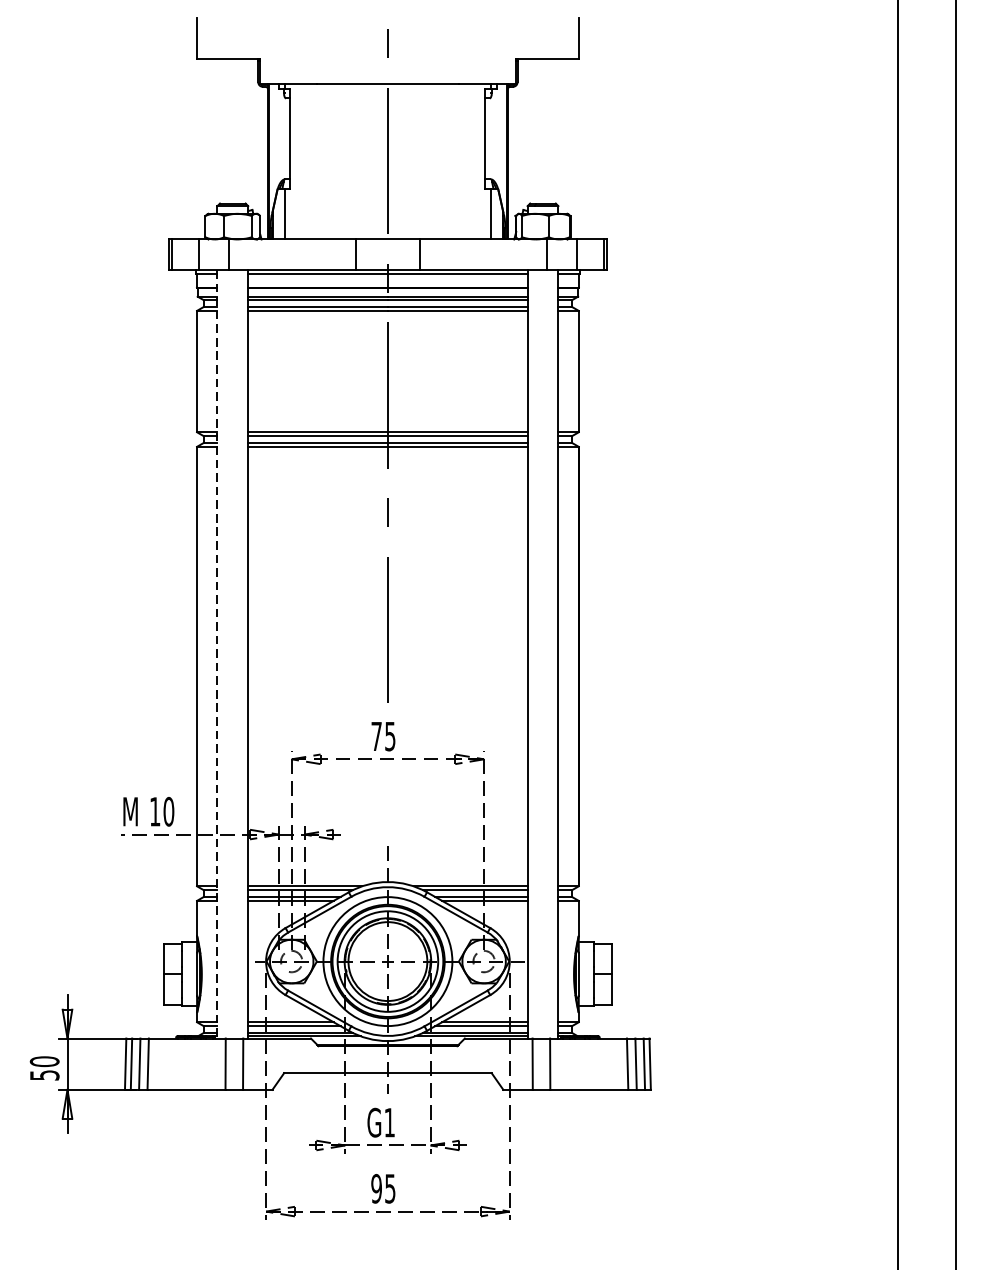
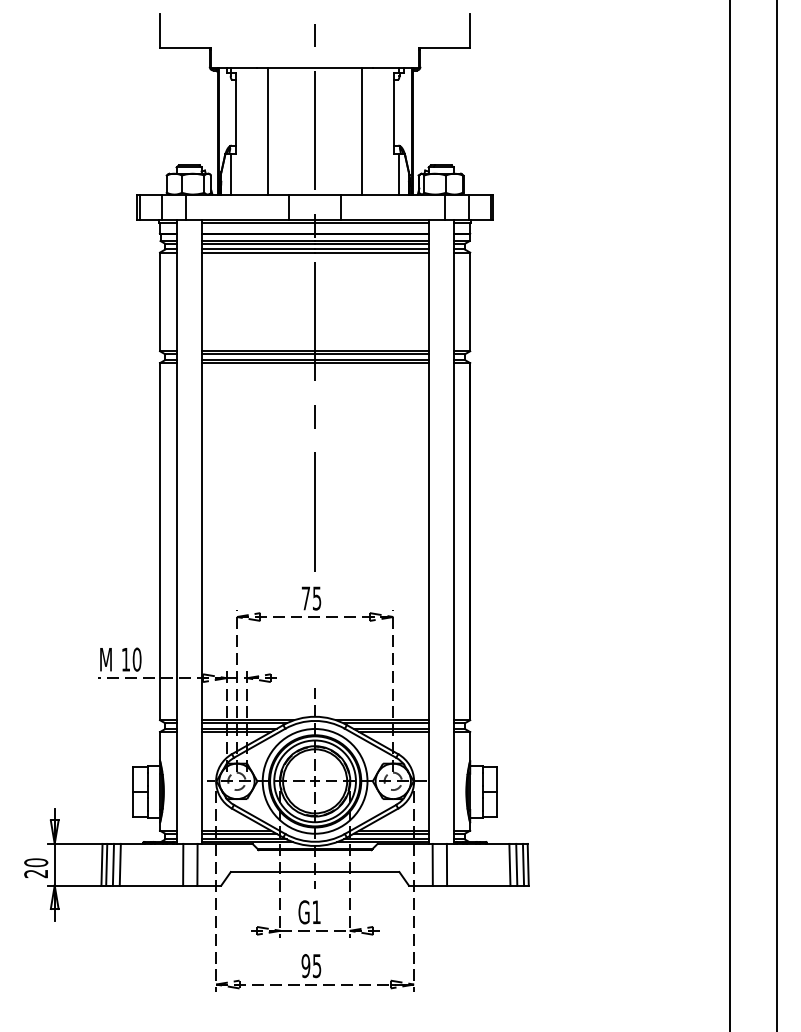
line: (329, 161) -> (267, 131), added
line: (446, 161) -> (362, 131), added
line: (217, 655) -> (176, 532), dashed -> solid
text: (45, 1074) -> (36, 873), 50 -> 20

